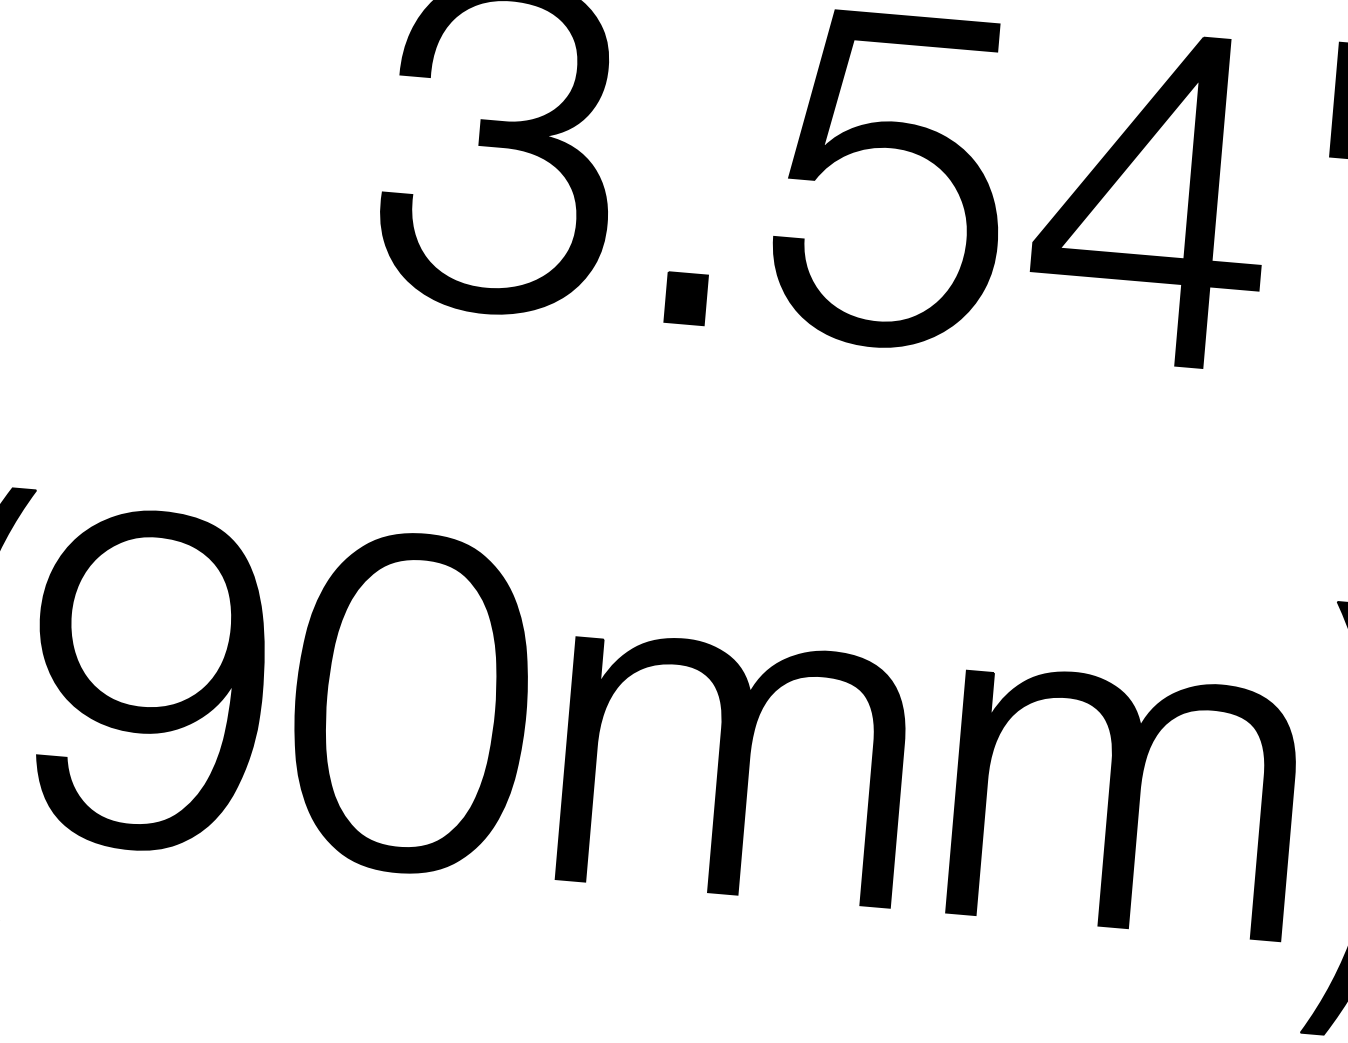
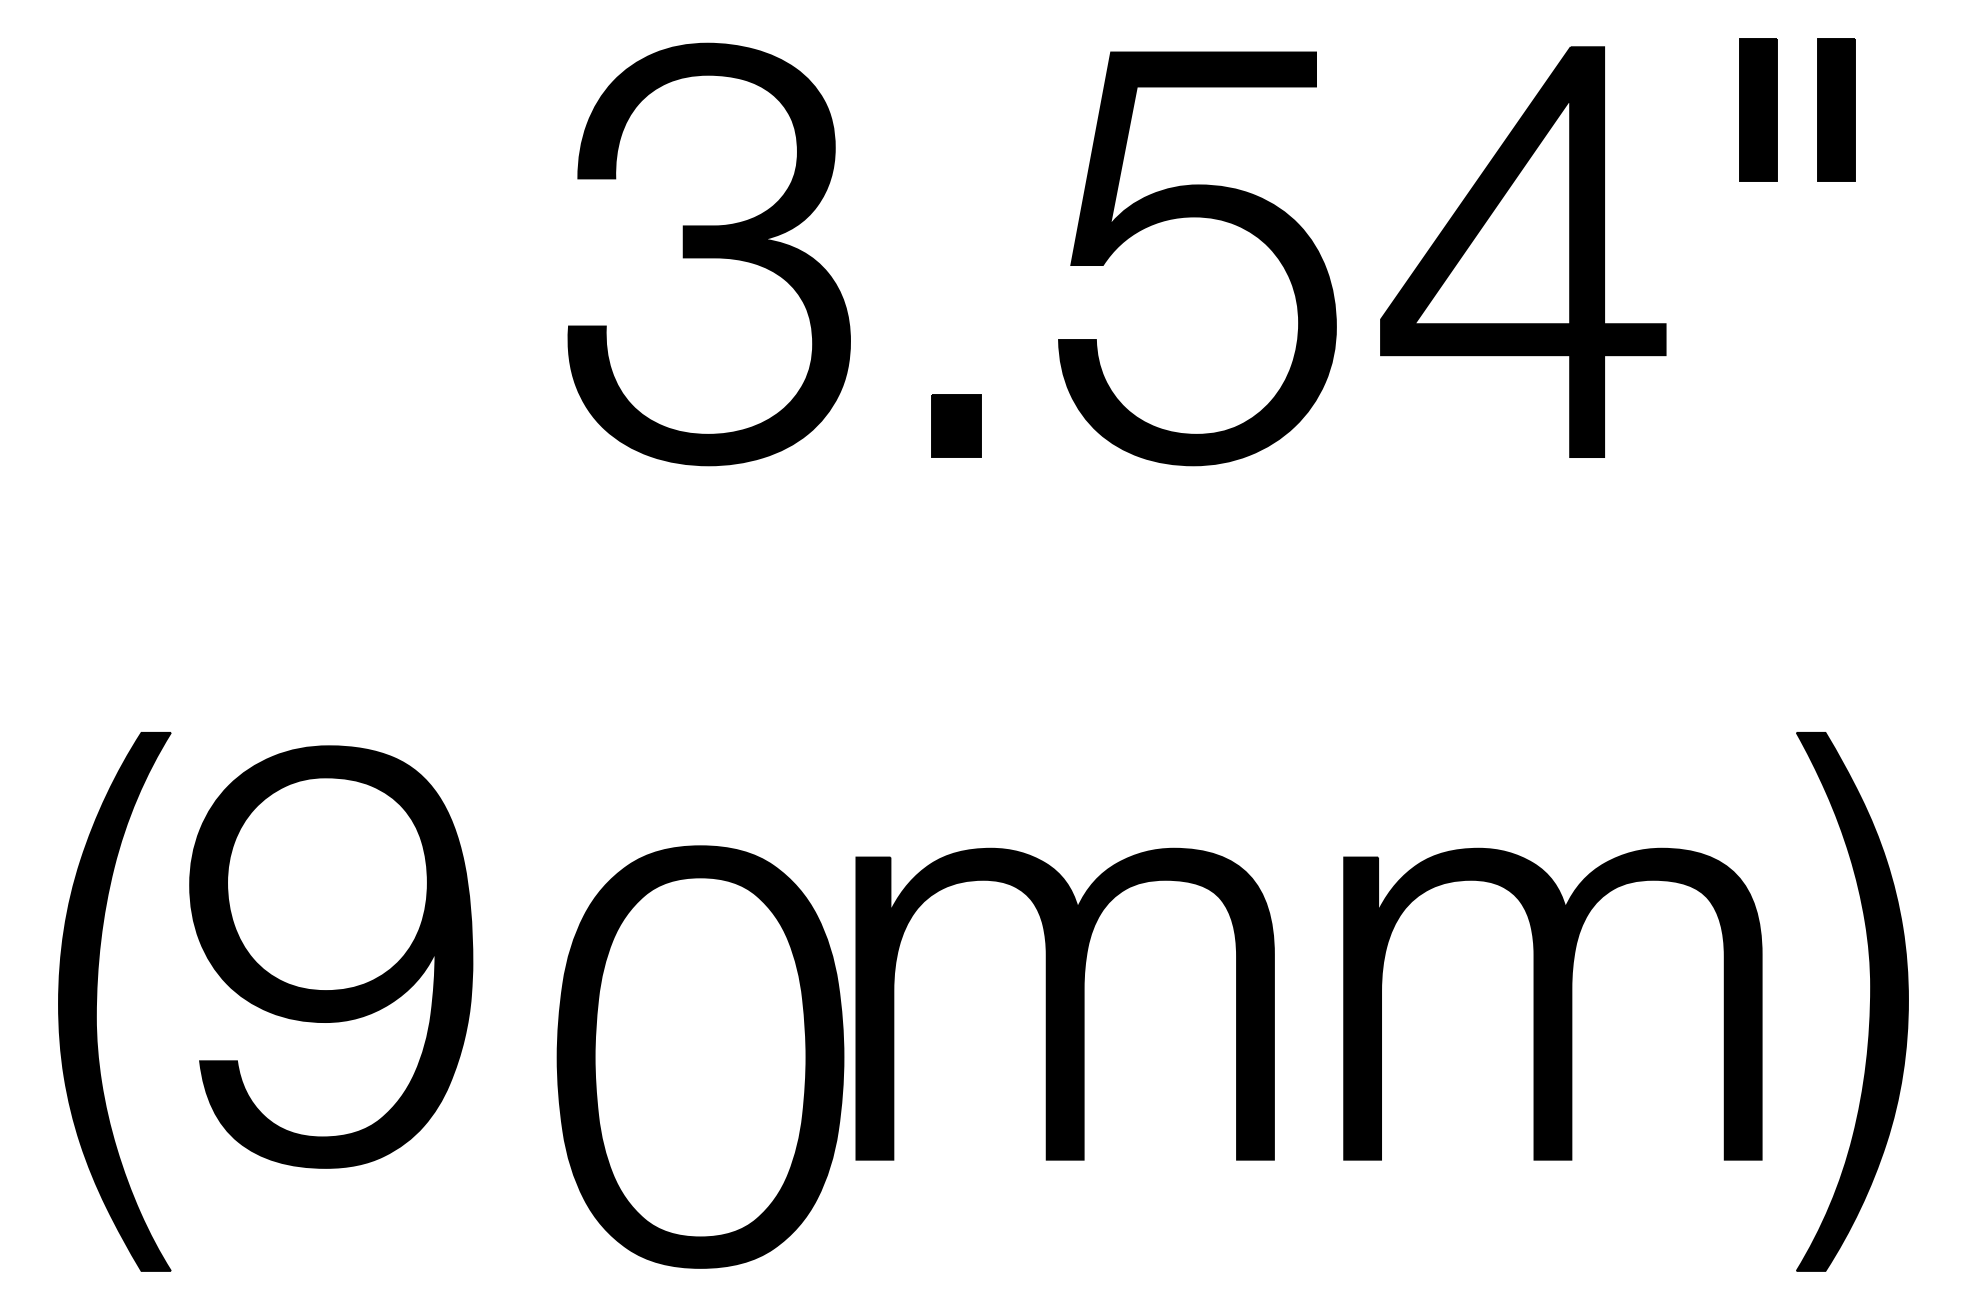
part: (411, 702) -> (700, 1056), moved

